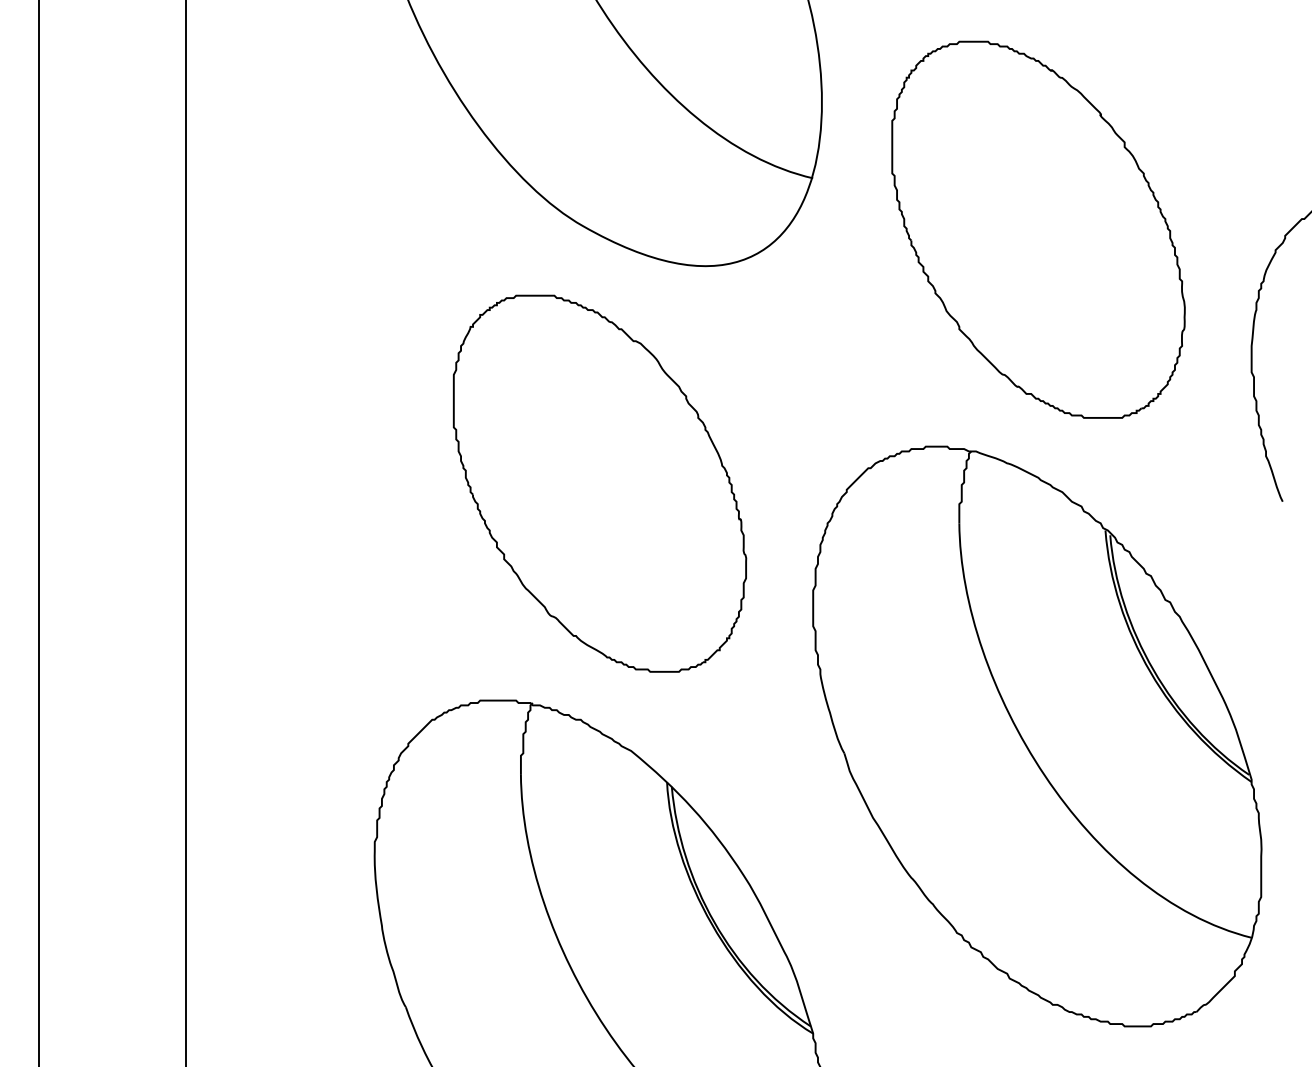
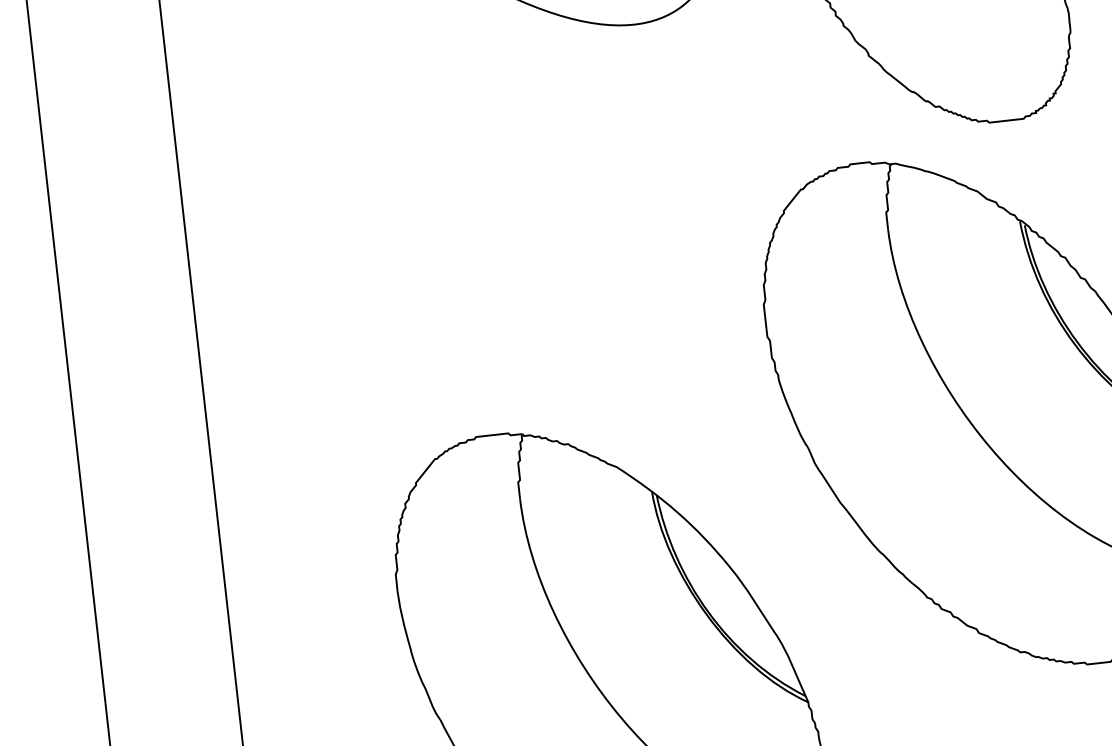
part: (599, 483) -> (561, 230), removed

